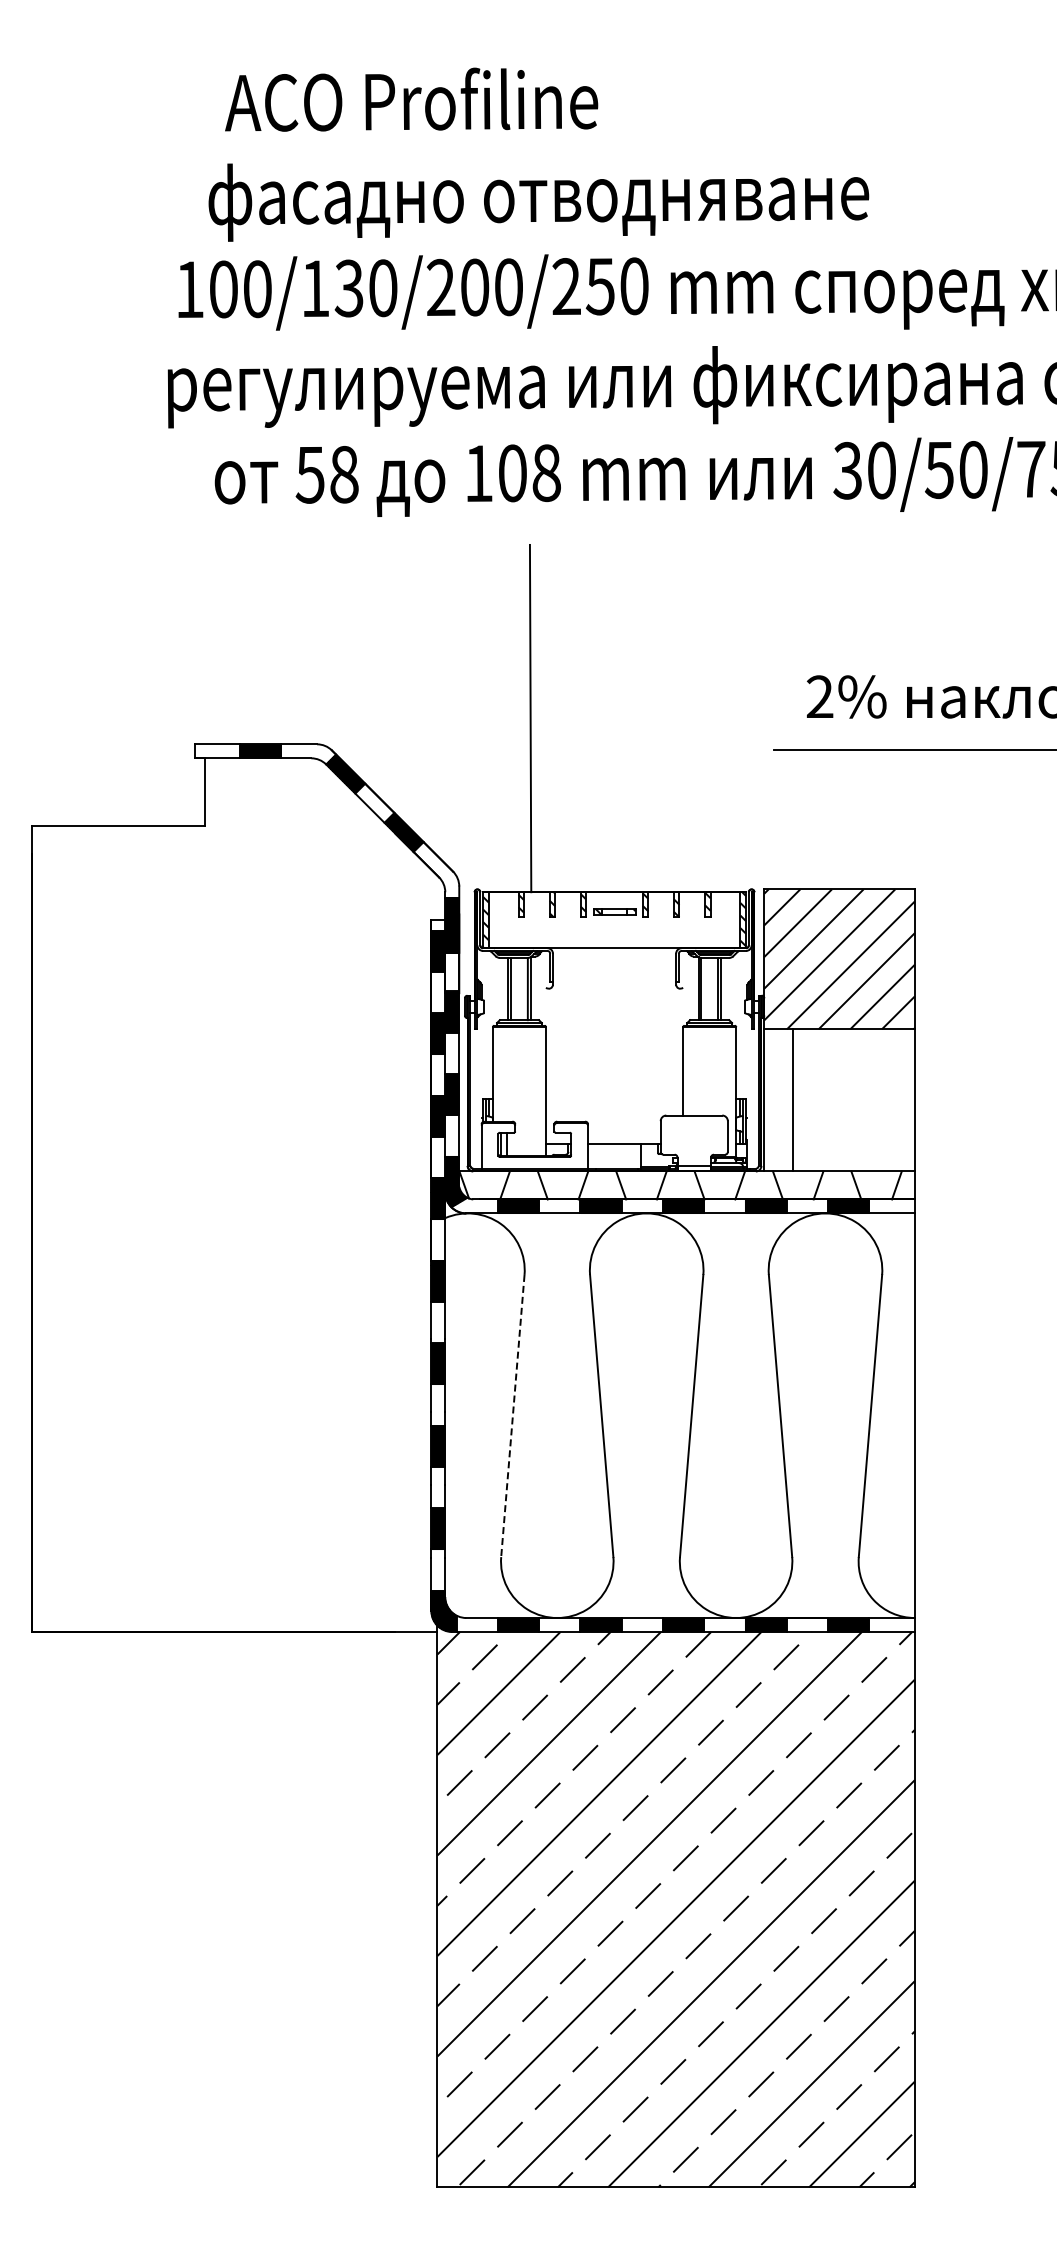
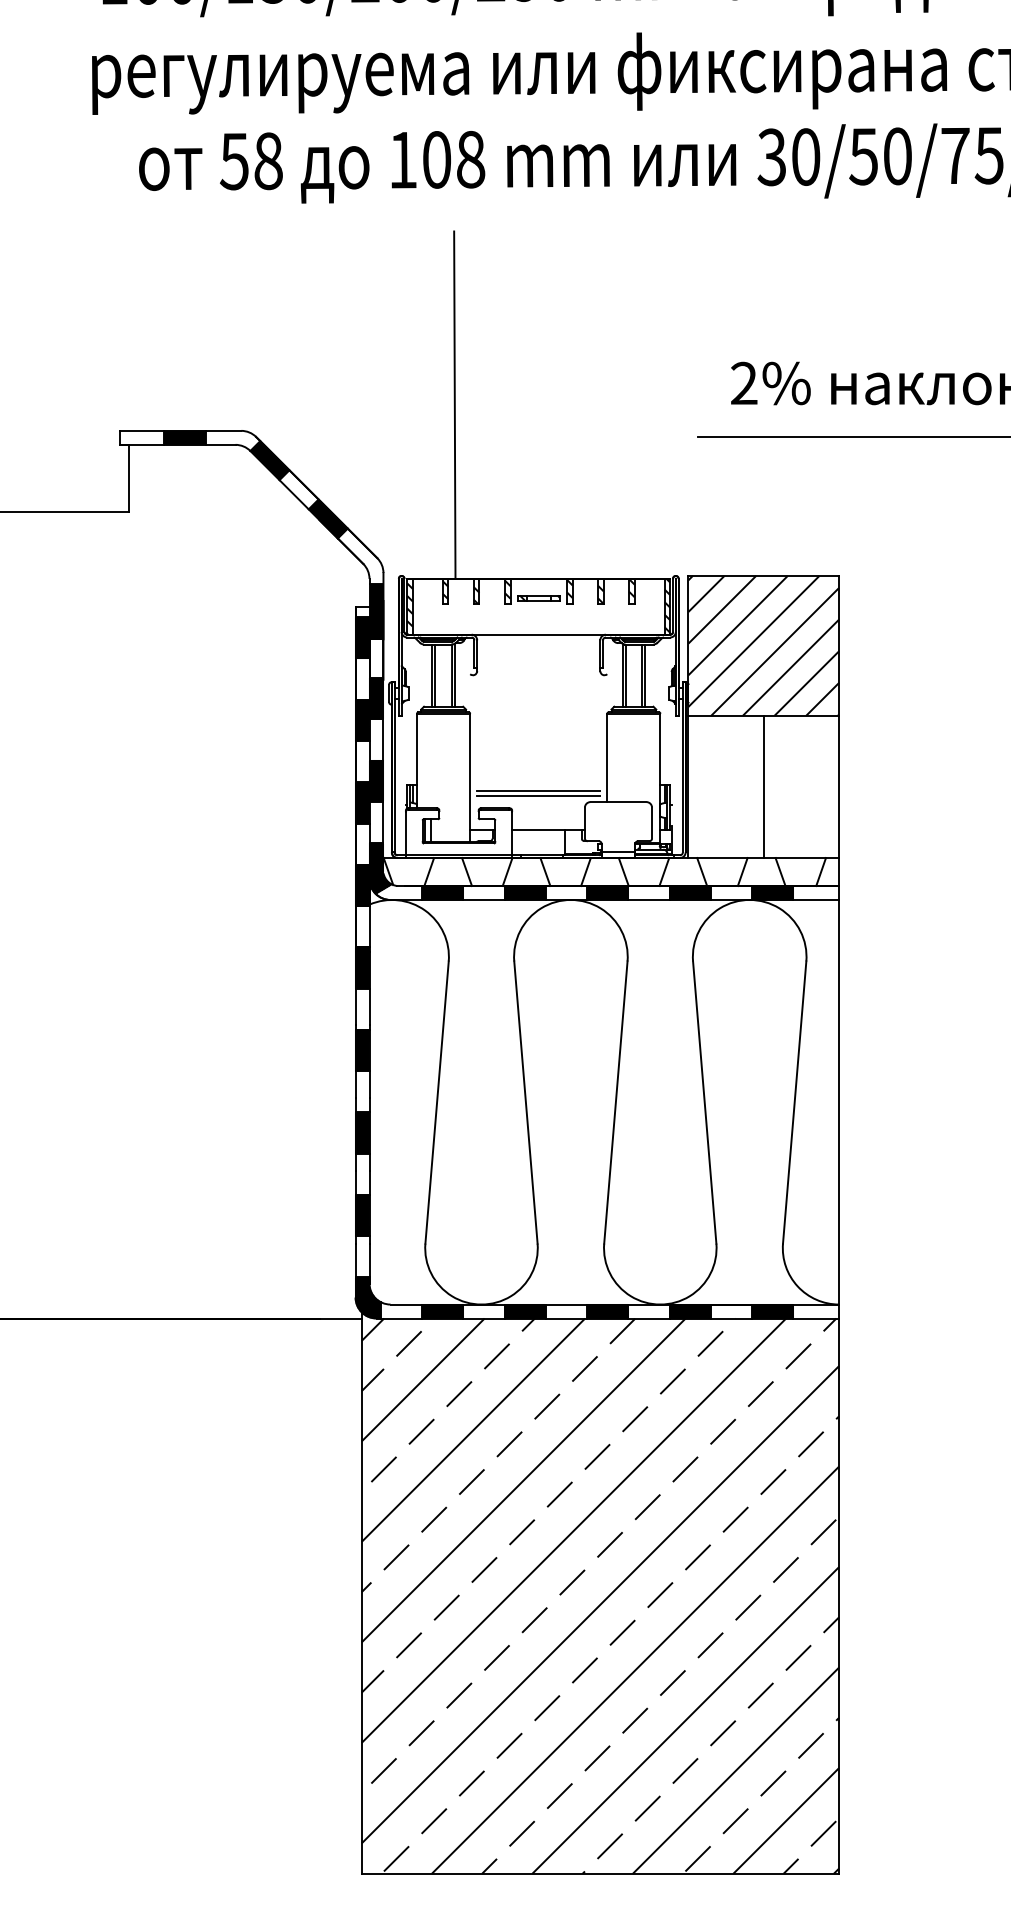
line: (792, 1100) -> (763, 787), moved
line: (614, 1104) -> (538, 791), added
line: (614, 1109) -> (538, 796), added
line: (512, 1416) -> (436, 1103), dashed -> solid

